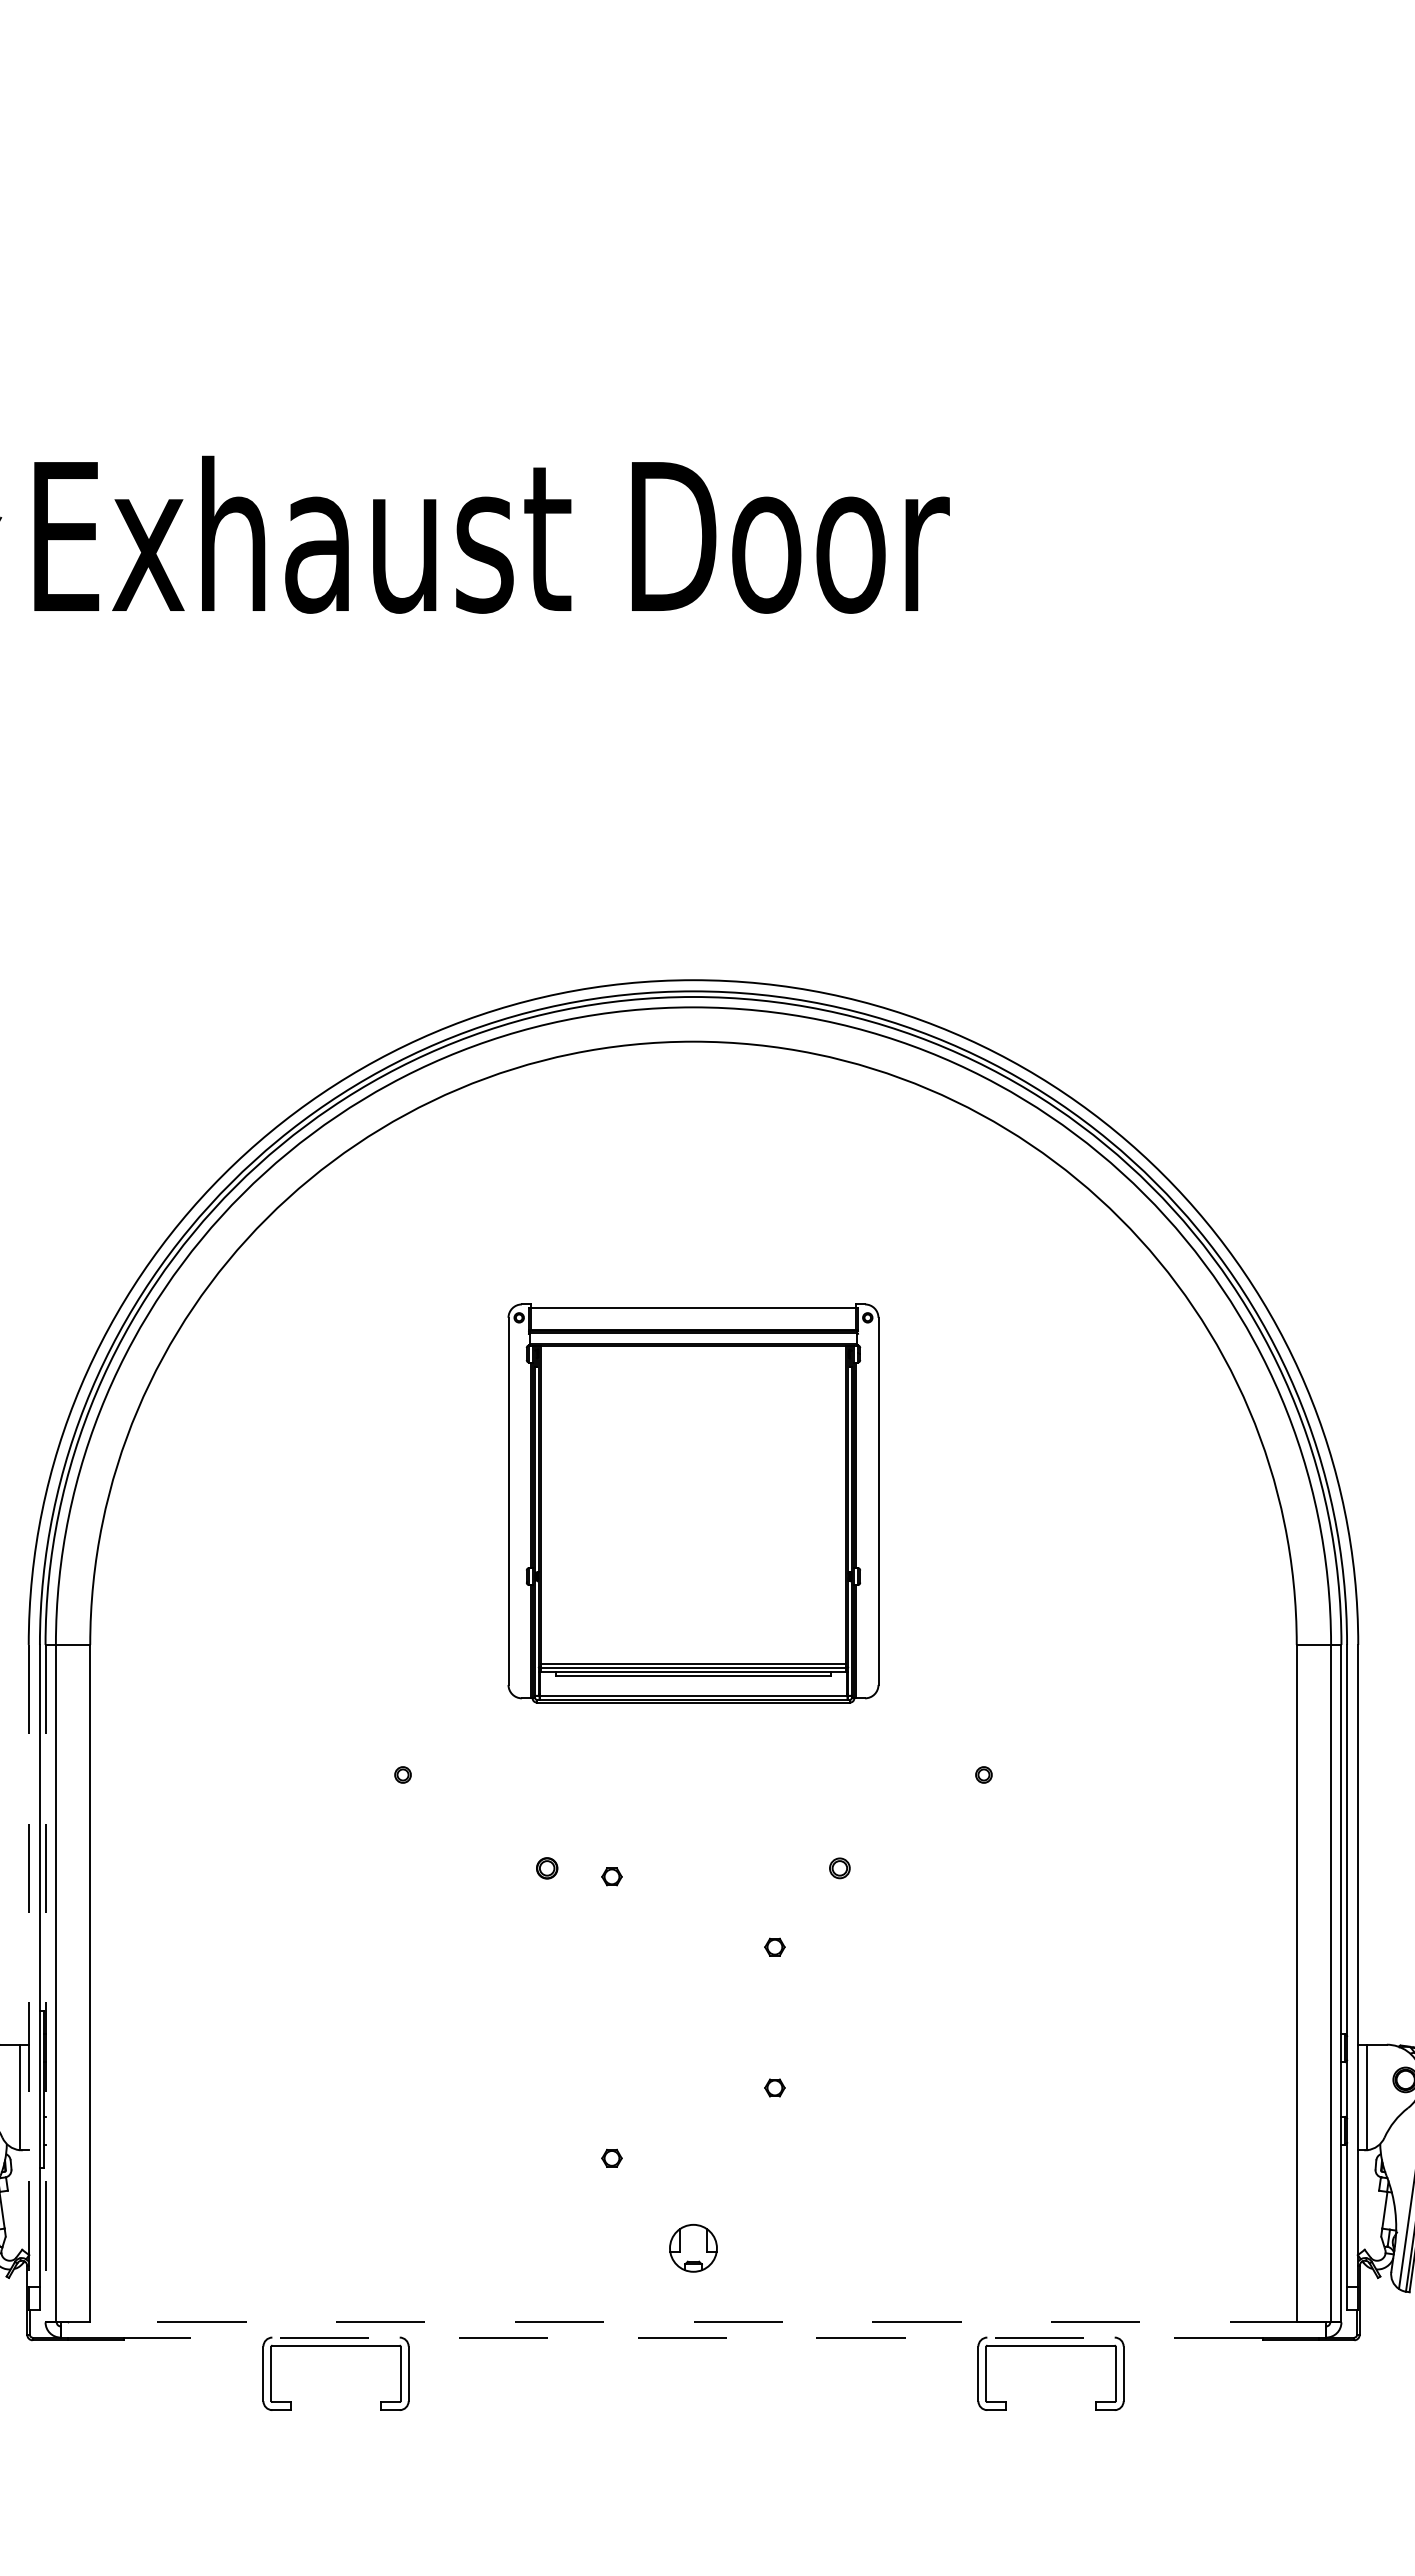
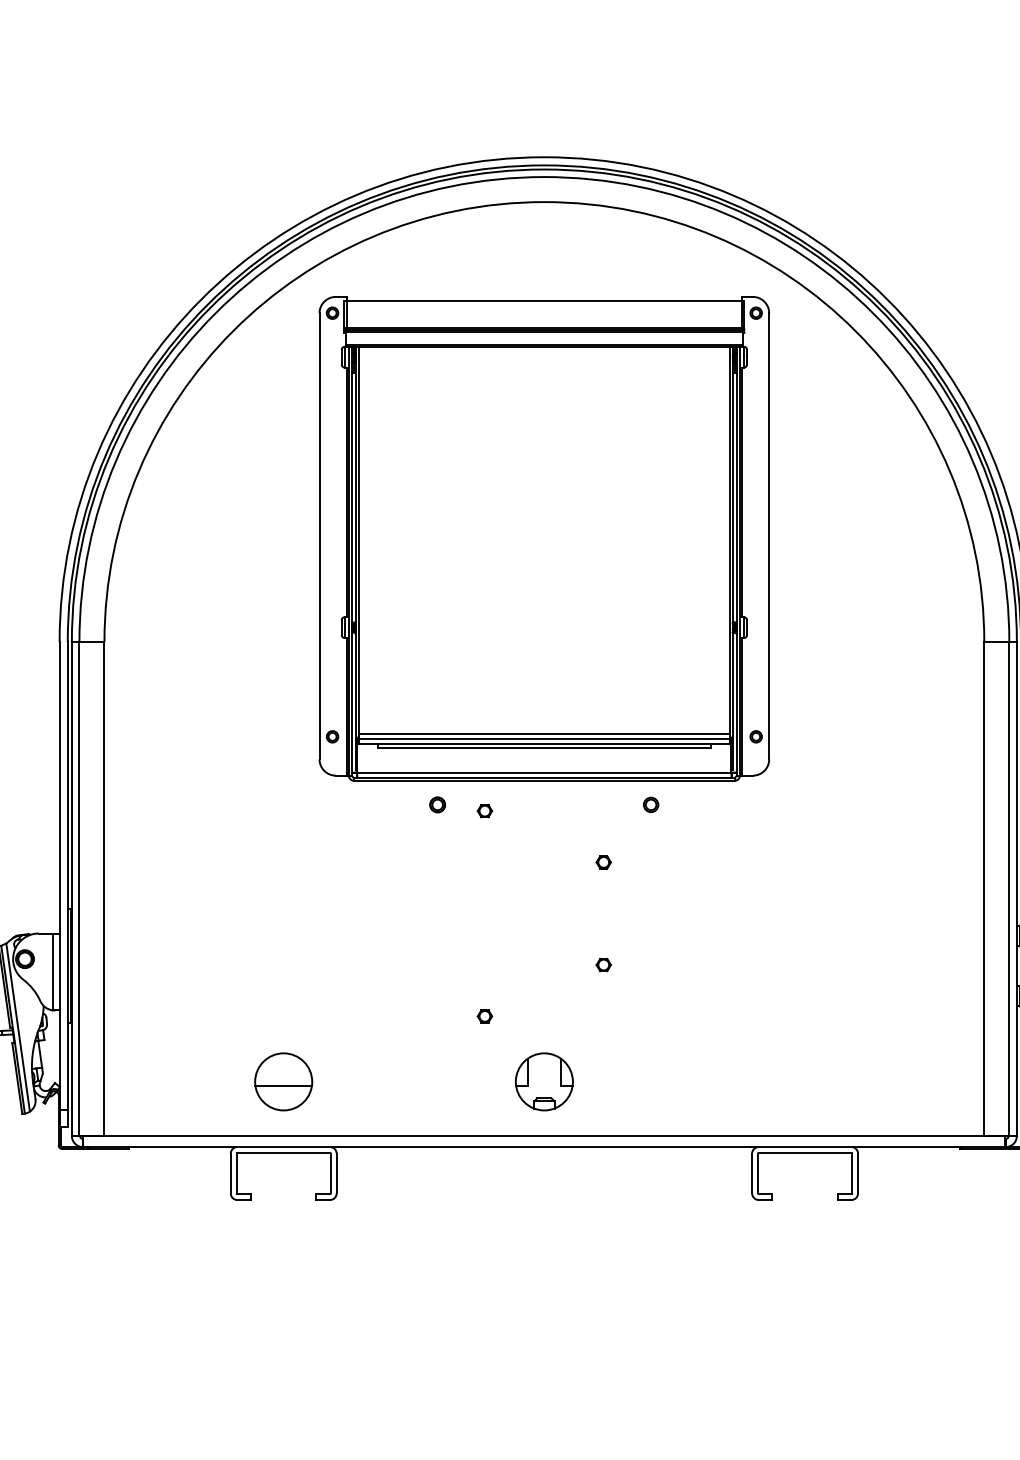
part: (693, 1503) -> (544, 538), size x1.67
line: (28, 1966) -> (59, 876), dashed -> solid
line: (45, 1983) -> (71, 888), dashed -> solid
part: (335, 2248) -> (283, 1082), added
part: (693, 2248) -> (544, 1082), size x1.67
line: (693, 2322) -> (544, 1136), dashed -> solid
line: (693, 2337) -> (544, 1147), dashed -> solid

